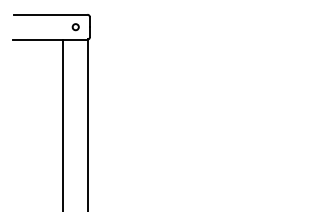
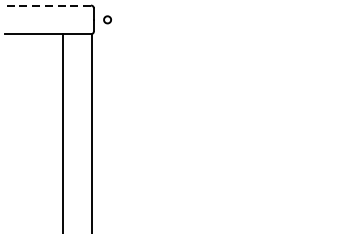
line: (50, 14) -> (48, 5), solid -> dashed
part: (75, 27) -> (107, 20), moved

